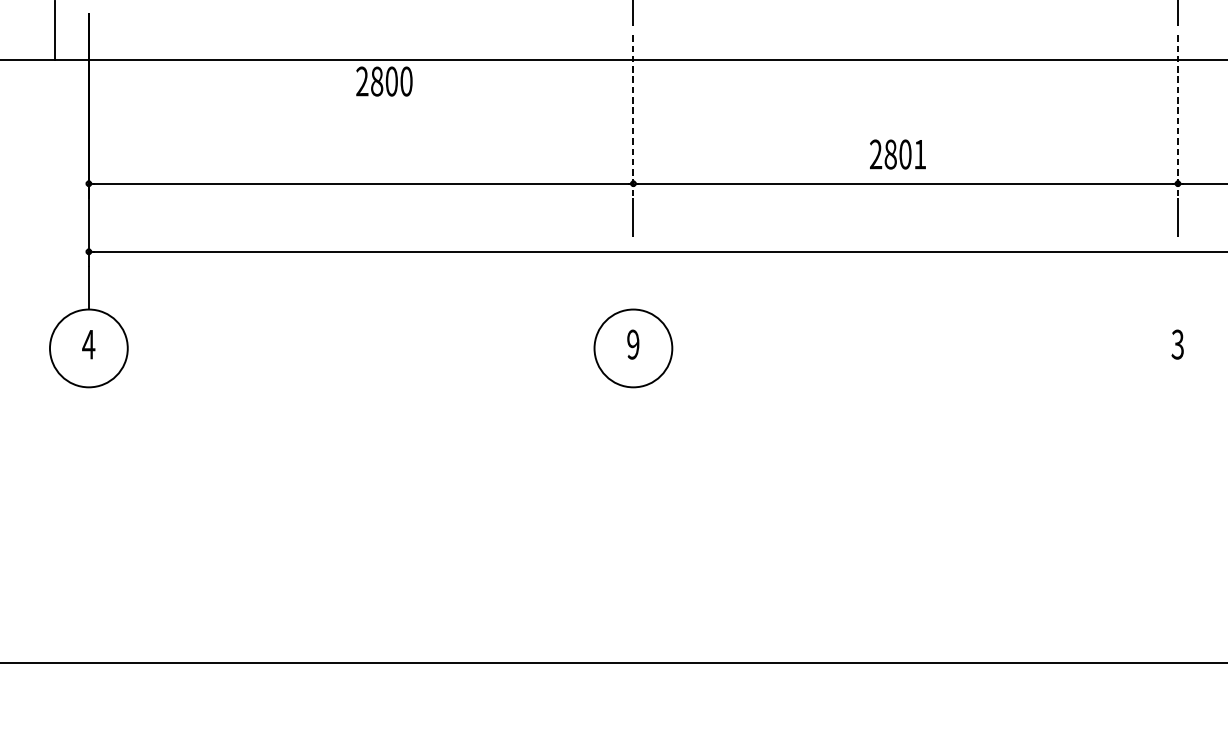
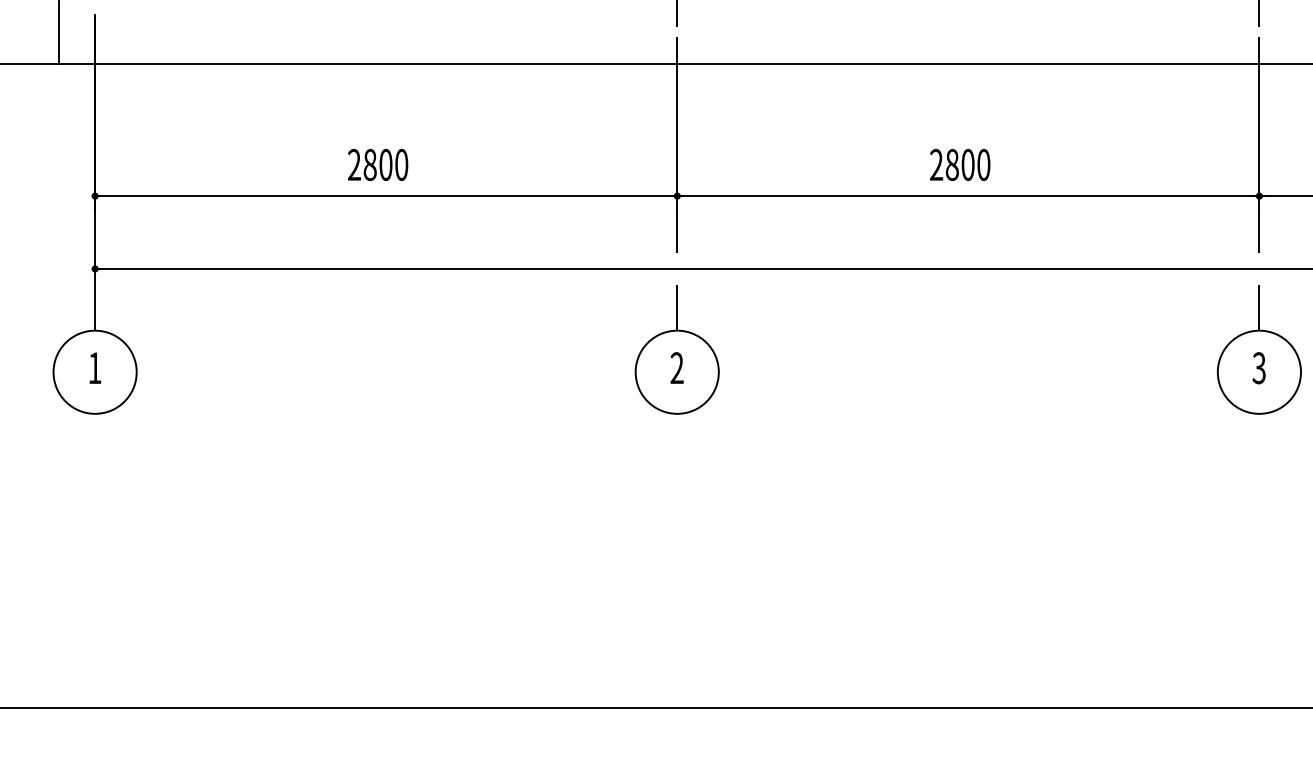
text: (384, 81) -> (378, 164), moved
line: (633, 117) -> (677, 125), dashed -> solid
line: (1178, 117) -> (1259, 125), dashed -> solid
text: (919, 154) -> (983, 164), 2801 -> 2800
line: (633, 287) -> (677, 307), added
part: (1177, 327) -> (1258, 349), added
text: (88, 343) -> (94, 367), 4 -> 1
text: (632, 344) -> (676, 368), 9 -> 2

